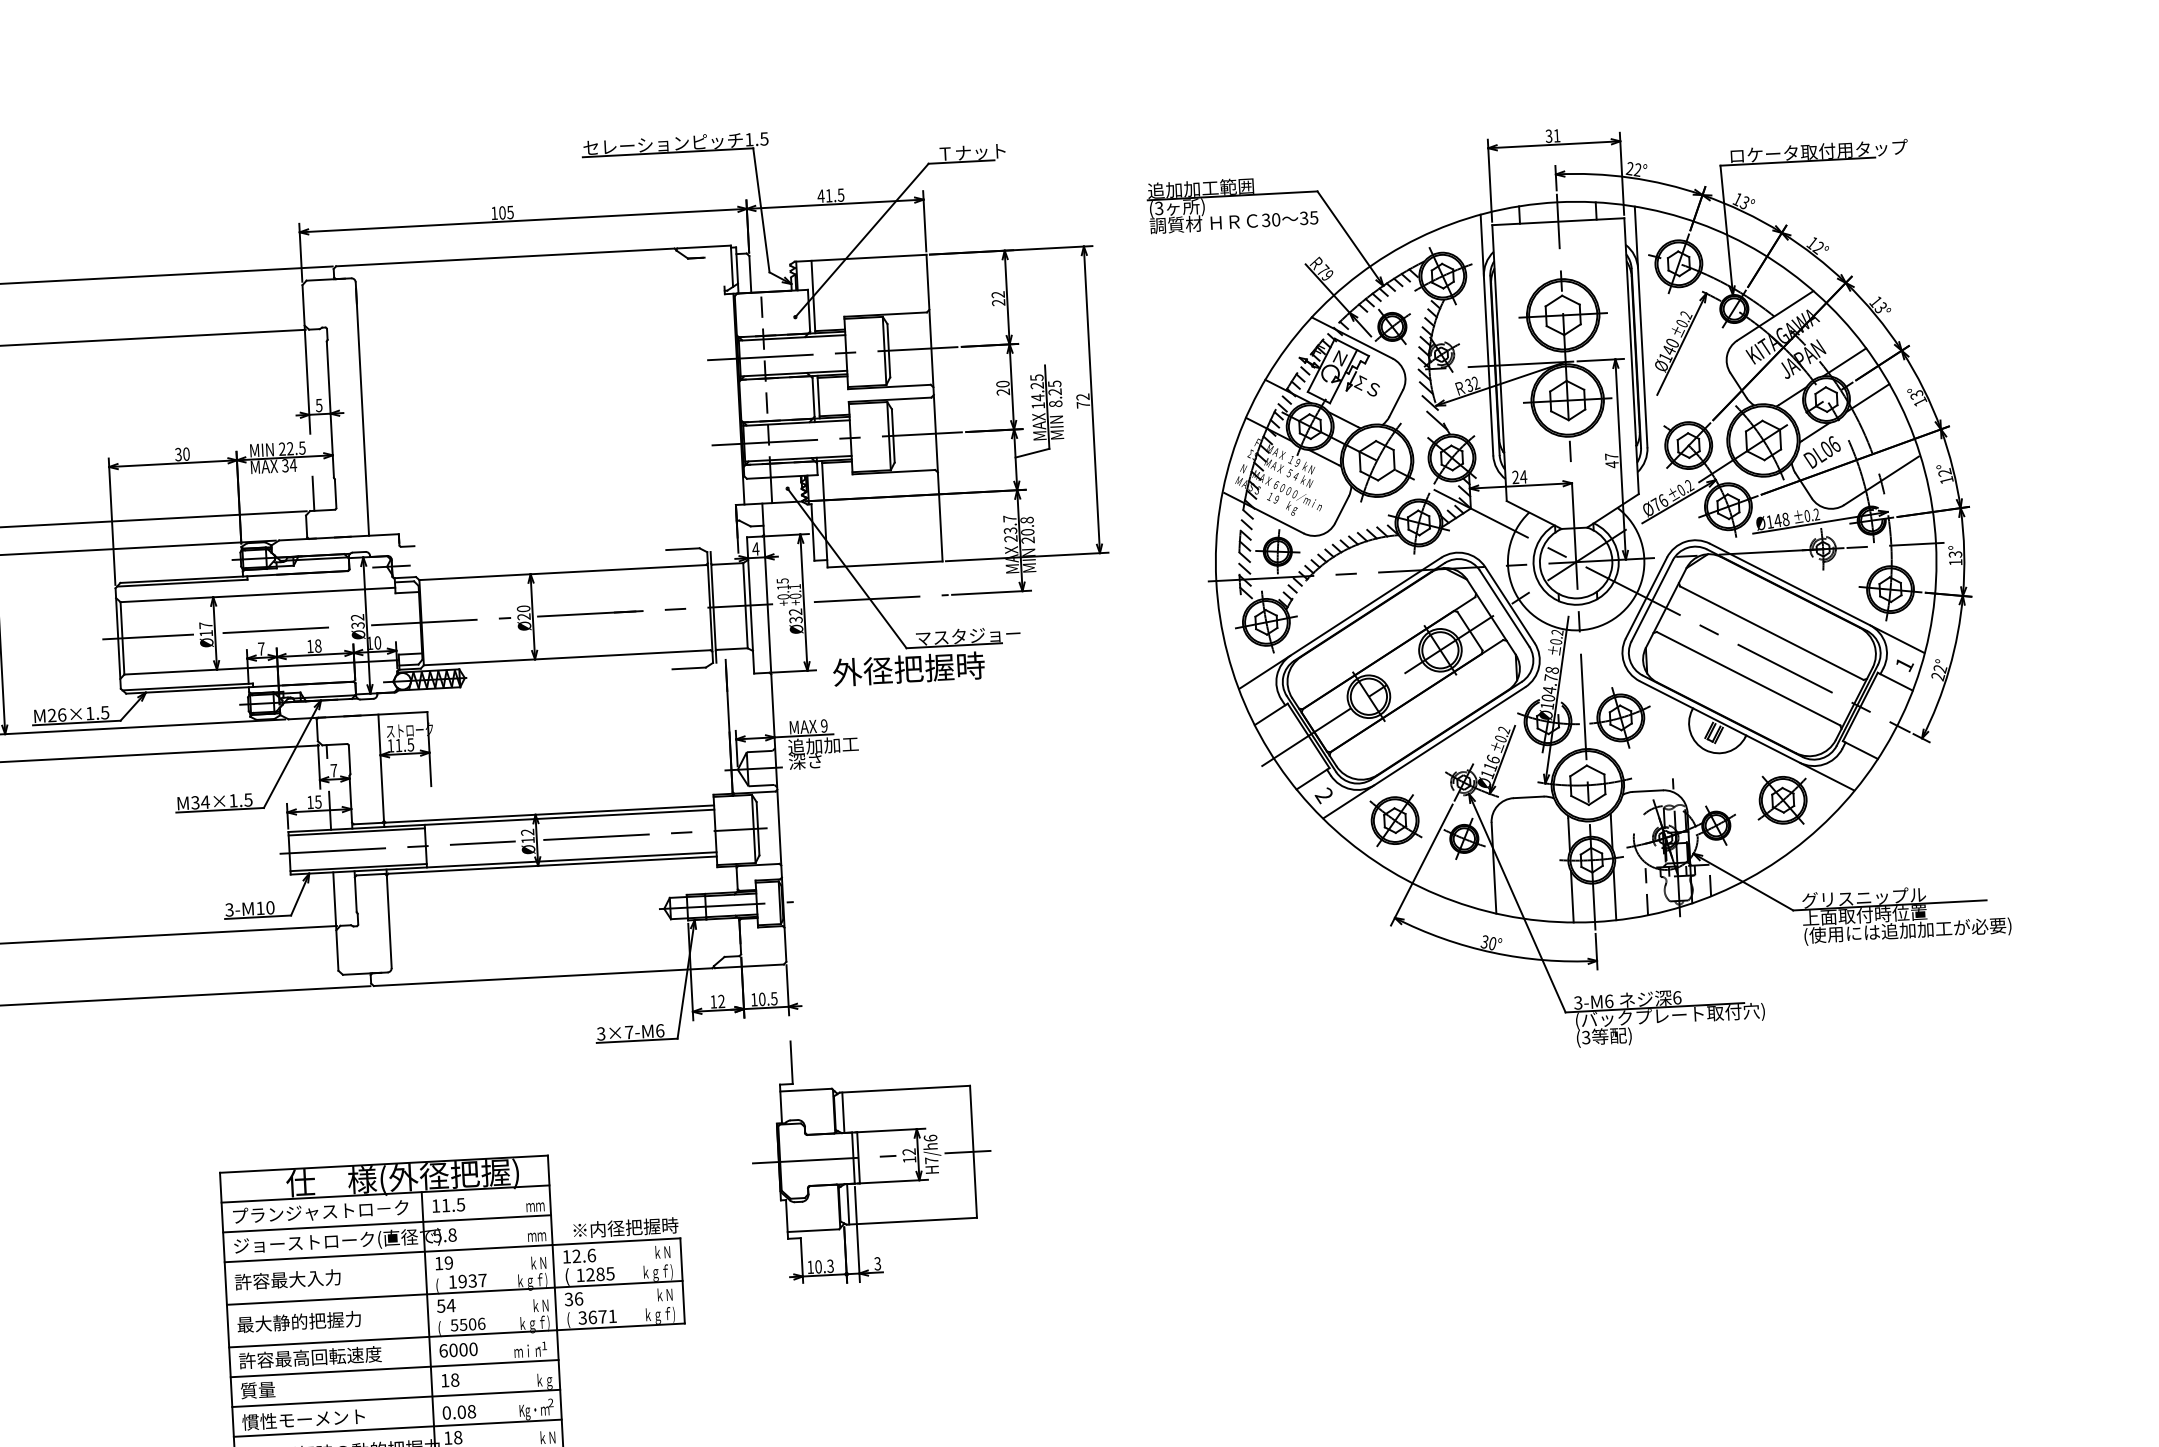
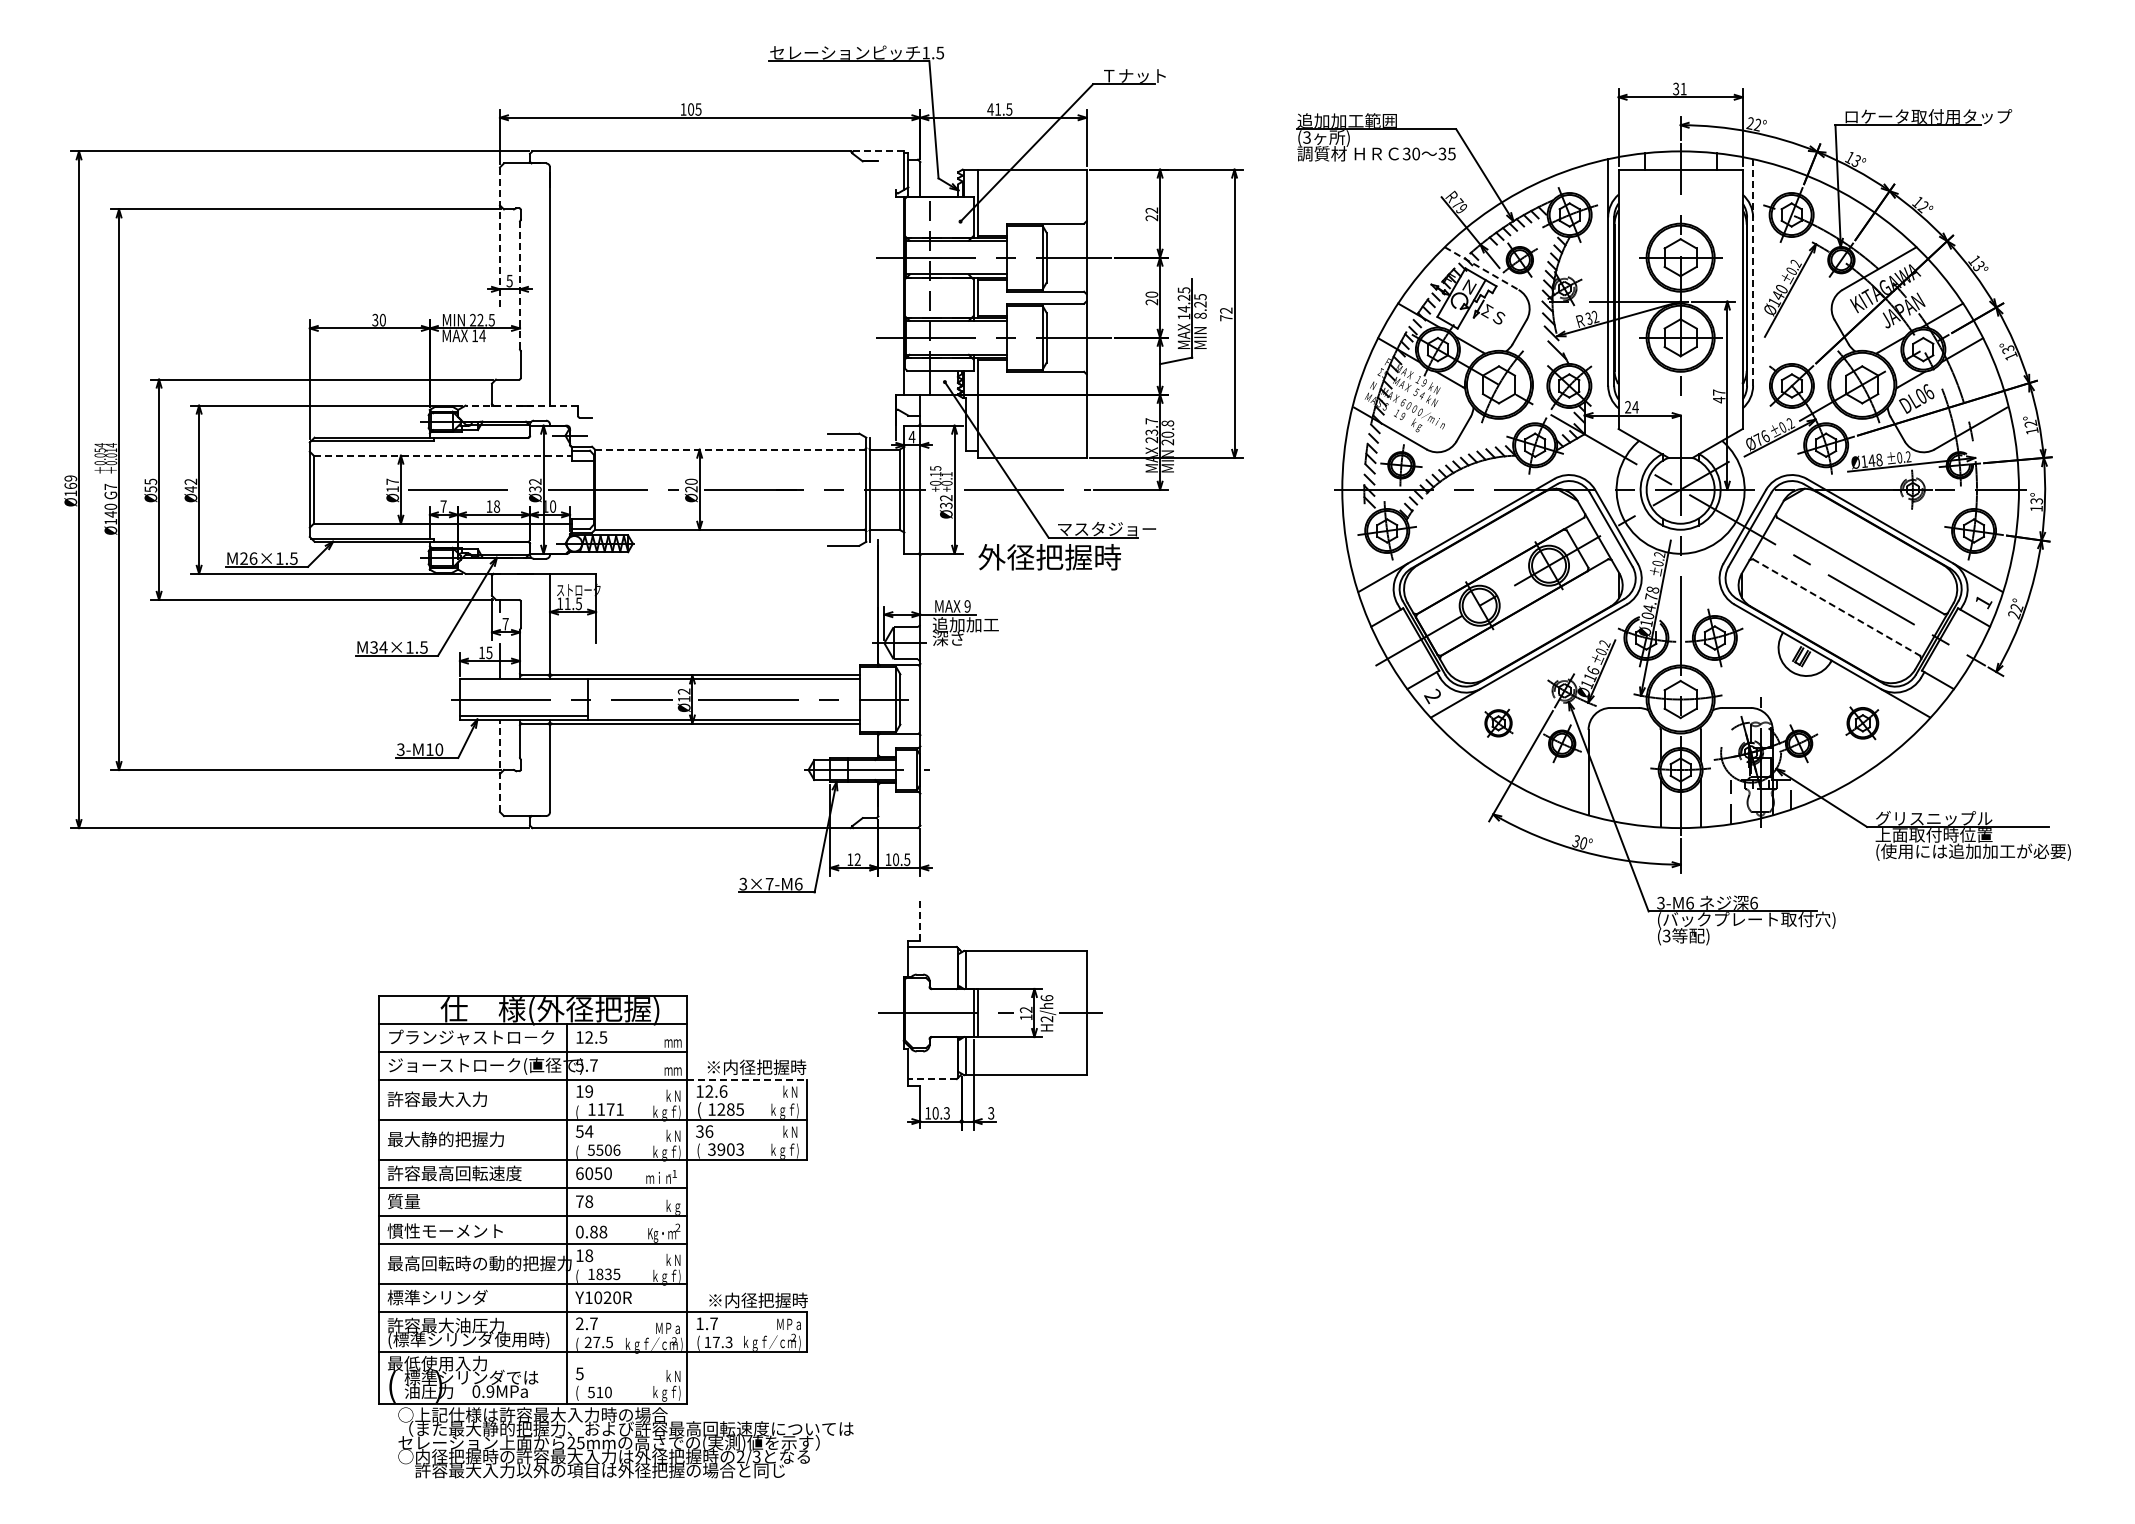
line: (704, 247) -> (878, 151), solid -> dashed
line: (1641, 325) -> (1753, 271), solid -> dashed
line: (1352, 337) -> (1481, 268), solid -> dashed
line: (306, 359) -> (500, 237), solid -> dashed
line: (330, 410) -> (520, 286), solid -> dashed
text: (285, 465) -> (475, 335), 34 -> 14
line: (313, 493) -> (500, 363), removed
line: (338, 537) -> (521, 405), solid -> dashed
line: (562, 572) -> (729, 449), solid -> dashed
line: (258, 594) -> (443, 455), solid -> dashed
line: (147, 636) -> (337, 489), removed
line: (1748, 678) -> (1836, 607), solid -> dashed
part: (1782, 800) -> (1862, 723), size x0.7
part: (1395, 820) -> (1498, 723), size x0.6
line: (356, 831) -> (523, 682), removed
line: (336, 921) -> (500, 765), solid -> dashed
line: (791, 1063) -> (920, 921), solid -> dashed
text: (931, 1160) -> (1046, 1019), H7/h6 -> H2/h6
text: (446, 1205) -> (589, 1037), 11.5 -> 12.5
line: (813, 1231) -> (932, 1079), solid -> dashed
text: (452, 1235) -> (593, 1065), 5.8 -> 5.7
line: (616, 1241) -> (747, 1079), solid -> dashed
text: (472, 1280) -> (610, 1109), 1937 -> 1171
text: (602, 1316) -> (730, 1149), 3671 -> 3903
text: (463, 1349) -> (598, 1173), 6000 -> 6050
text: (444, 1380) -> (579, 1201), 18 -> 78
text: (461, 1412) -> (593, 1232), 0.08 -> 0.88

